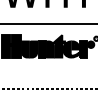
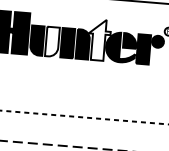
fill: (58, 46) -> (98, 40), removed
fill: (33, 49) -> (51, 41), removed

